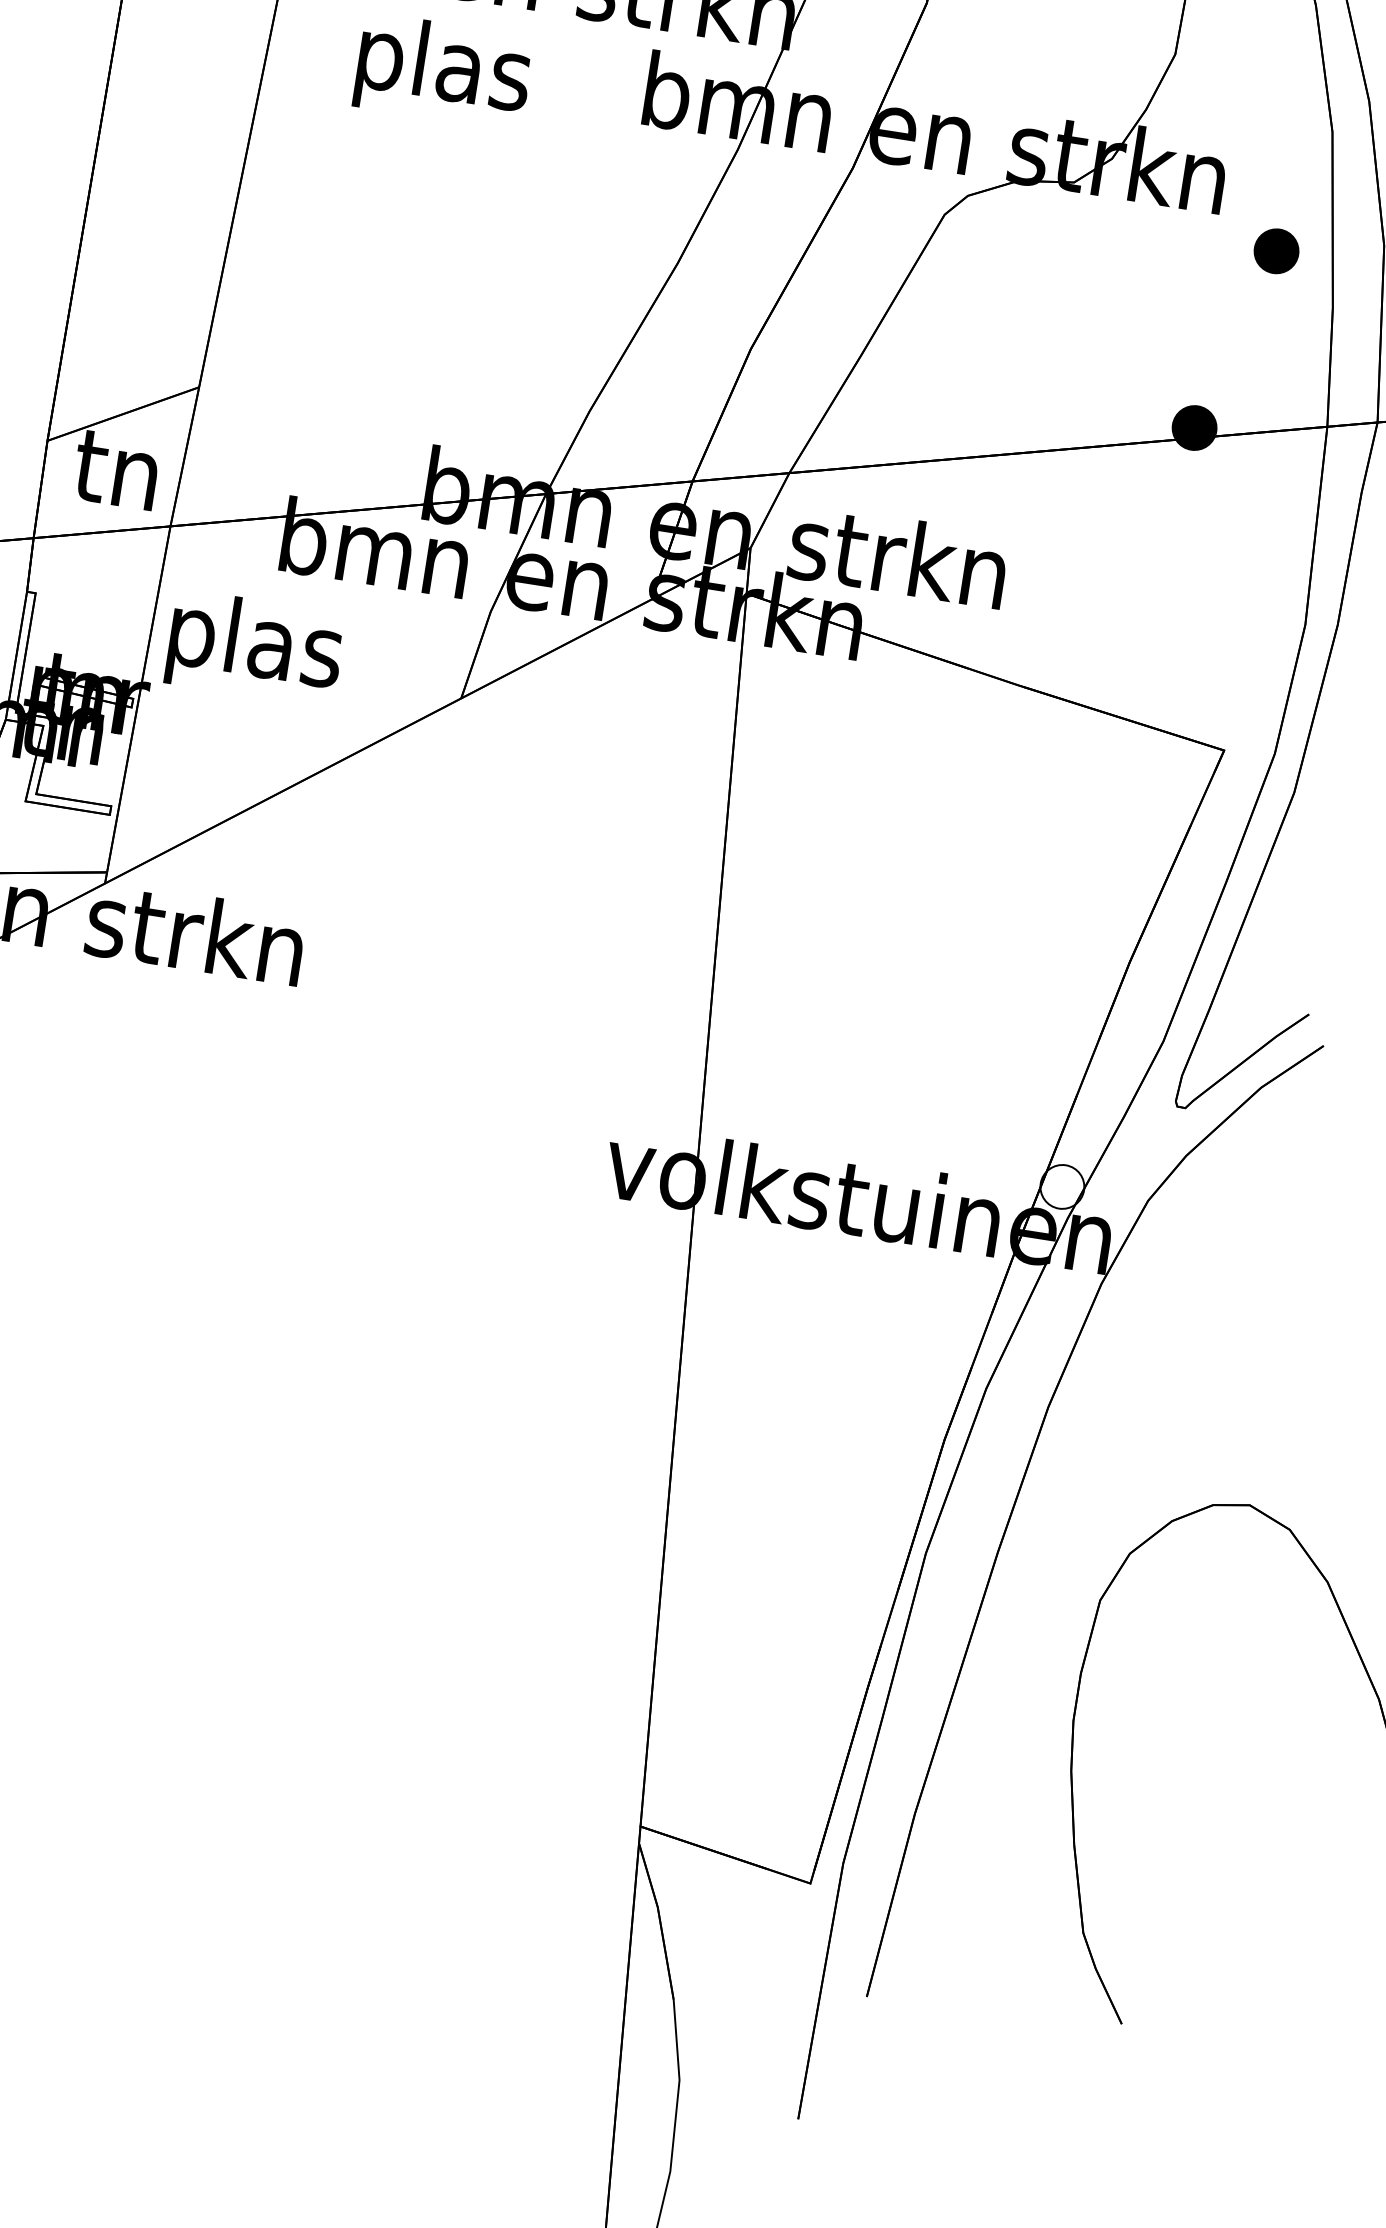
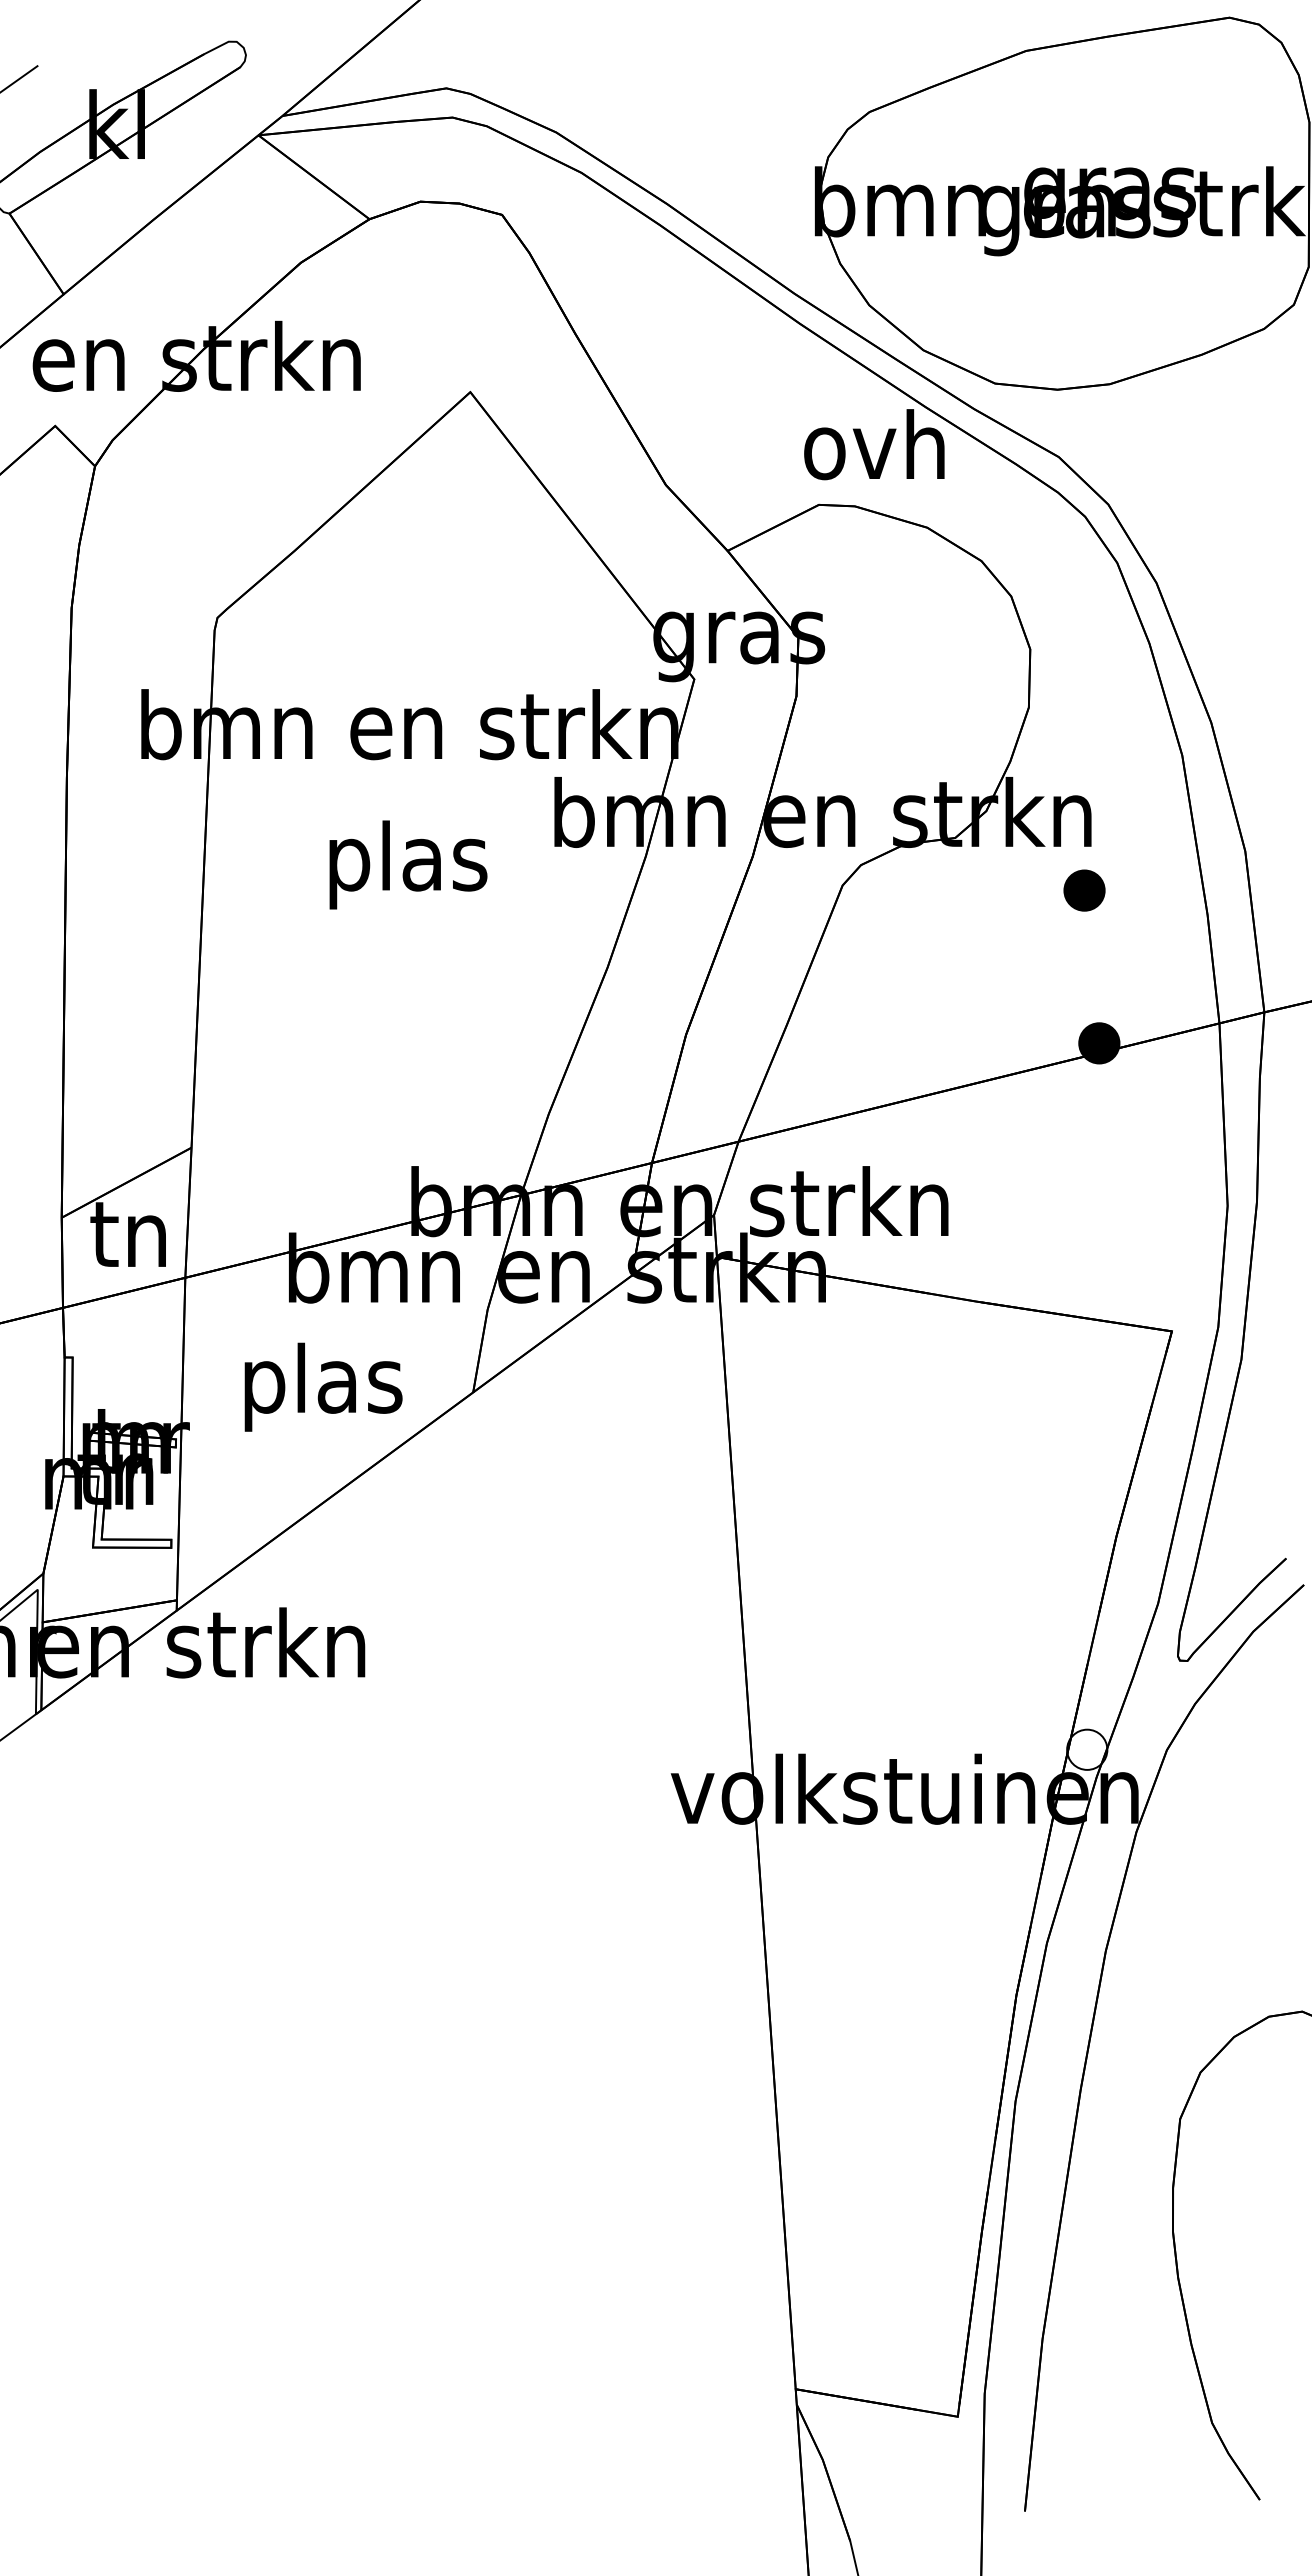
text: (443, 71) -> (408, 864), moved
part: (1276, 251) -> (1084, 890), moved
text: (255, 647) -> (323, 1386), moved

